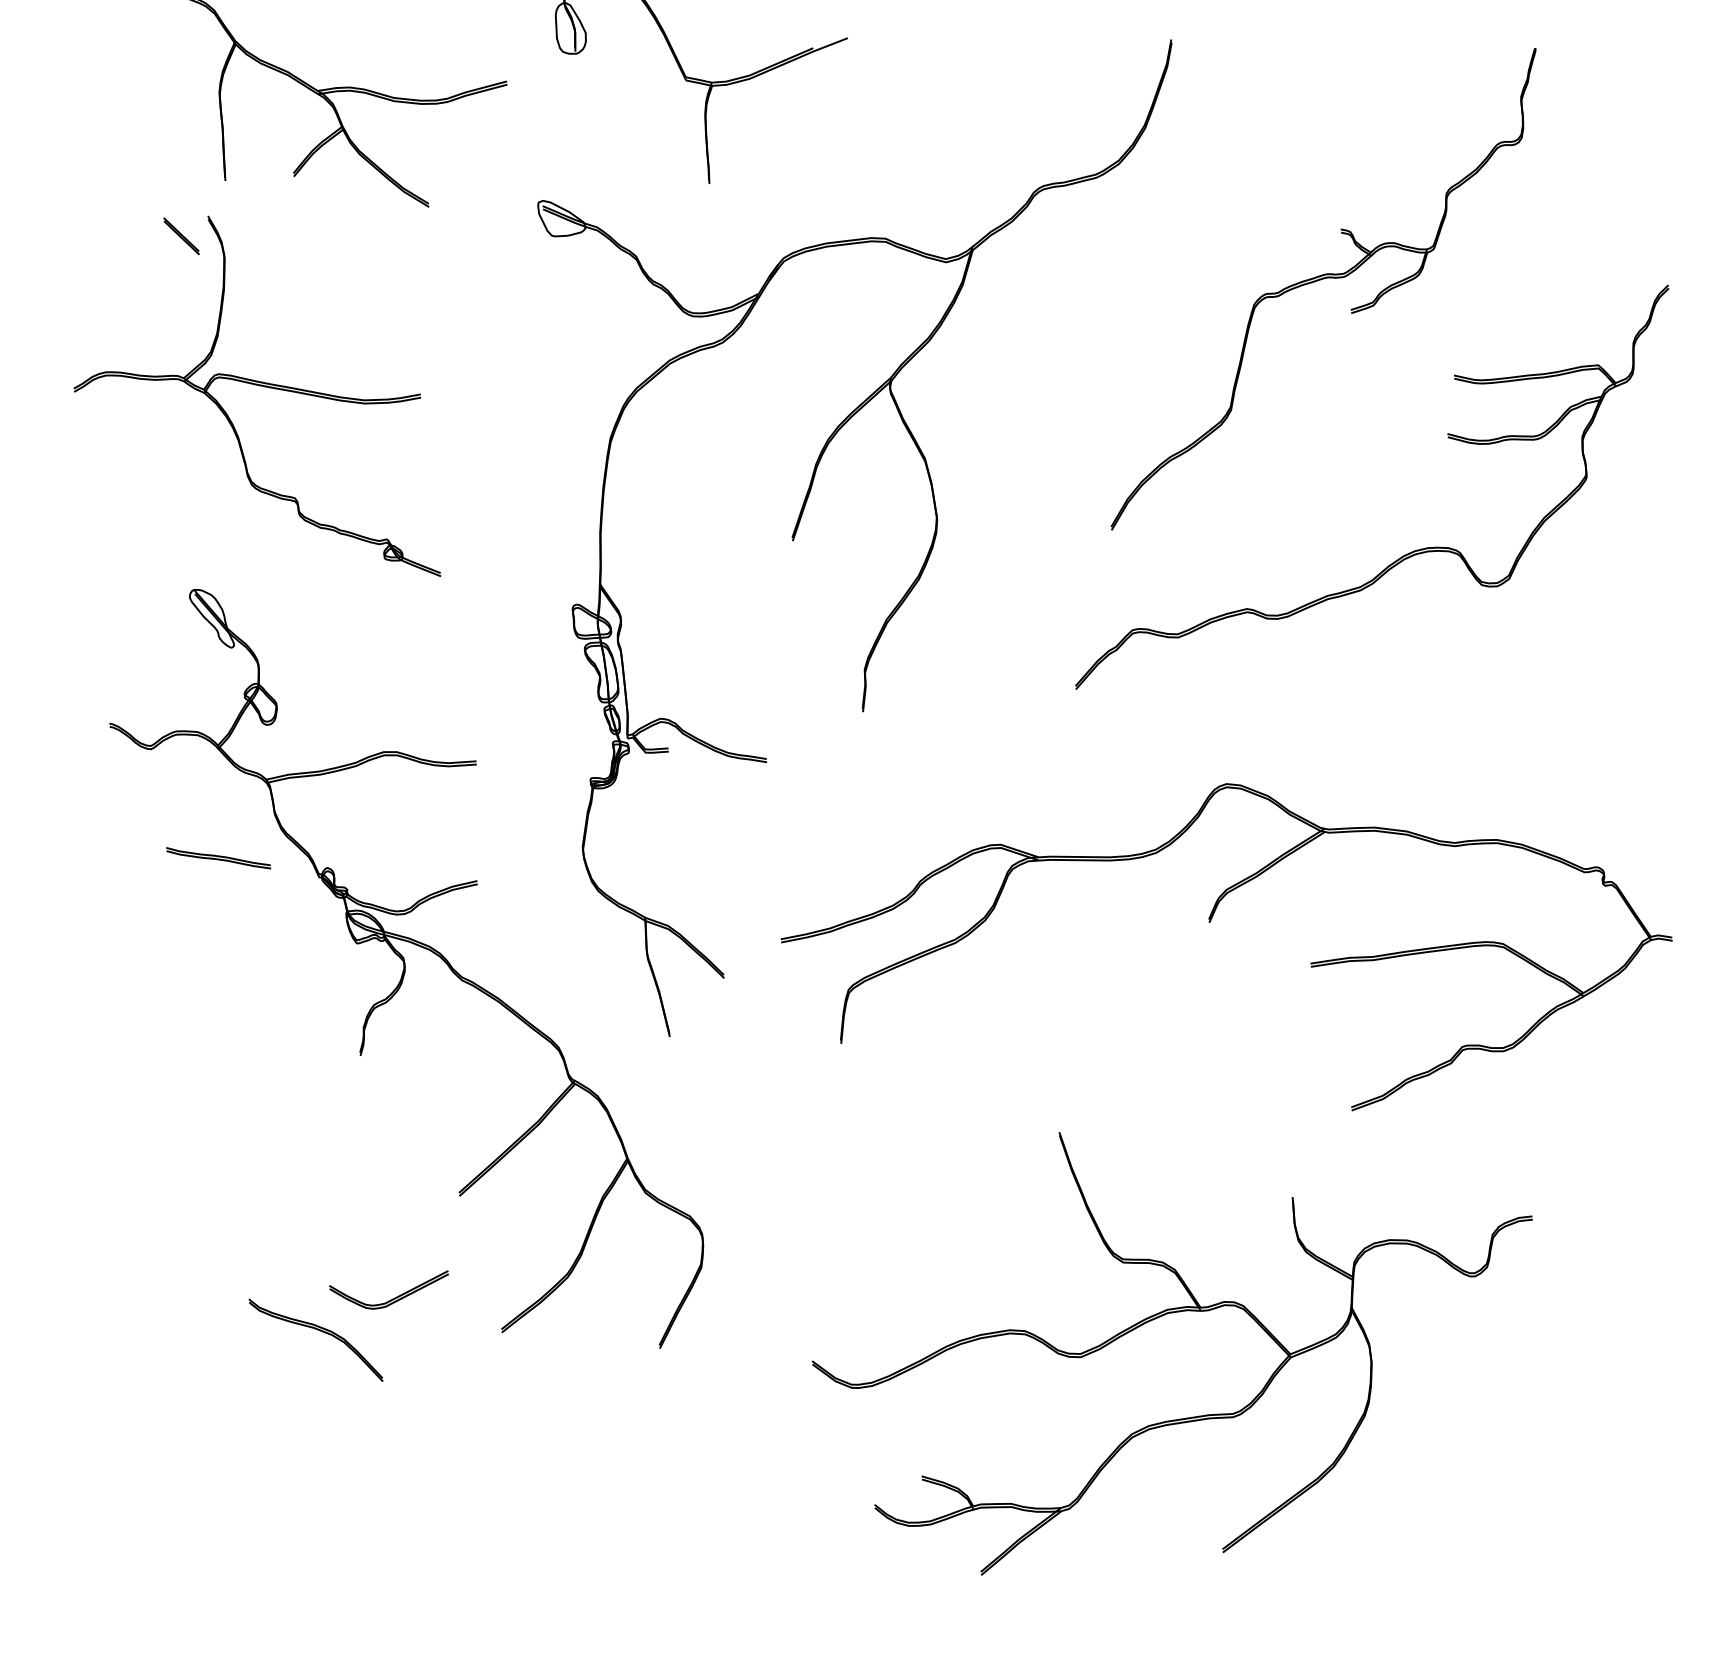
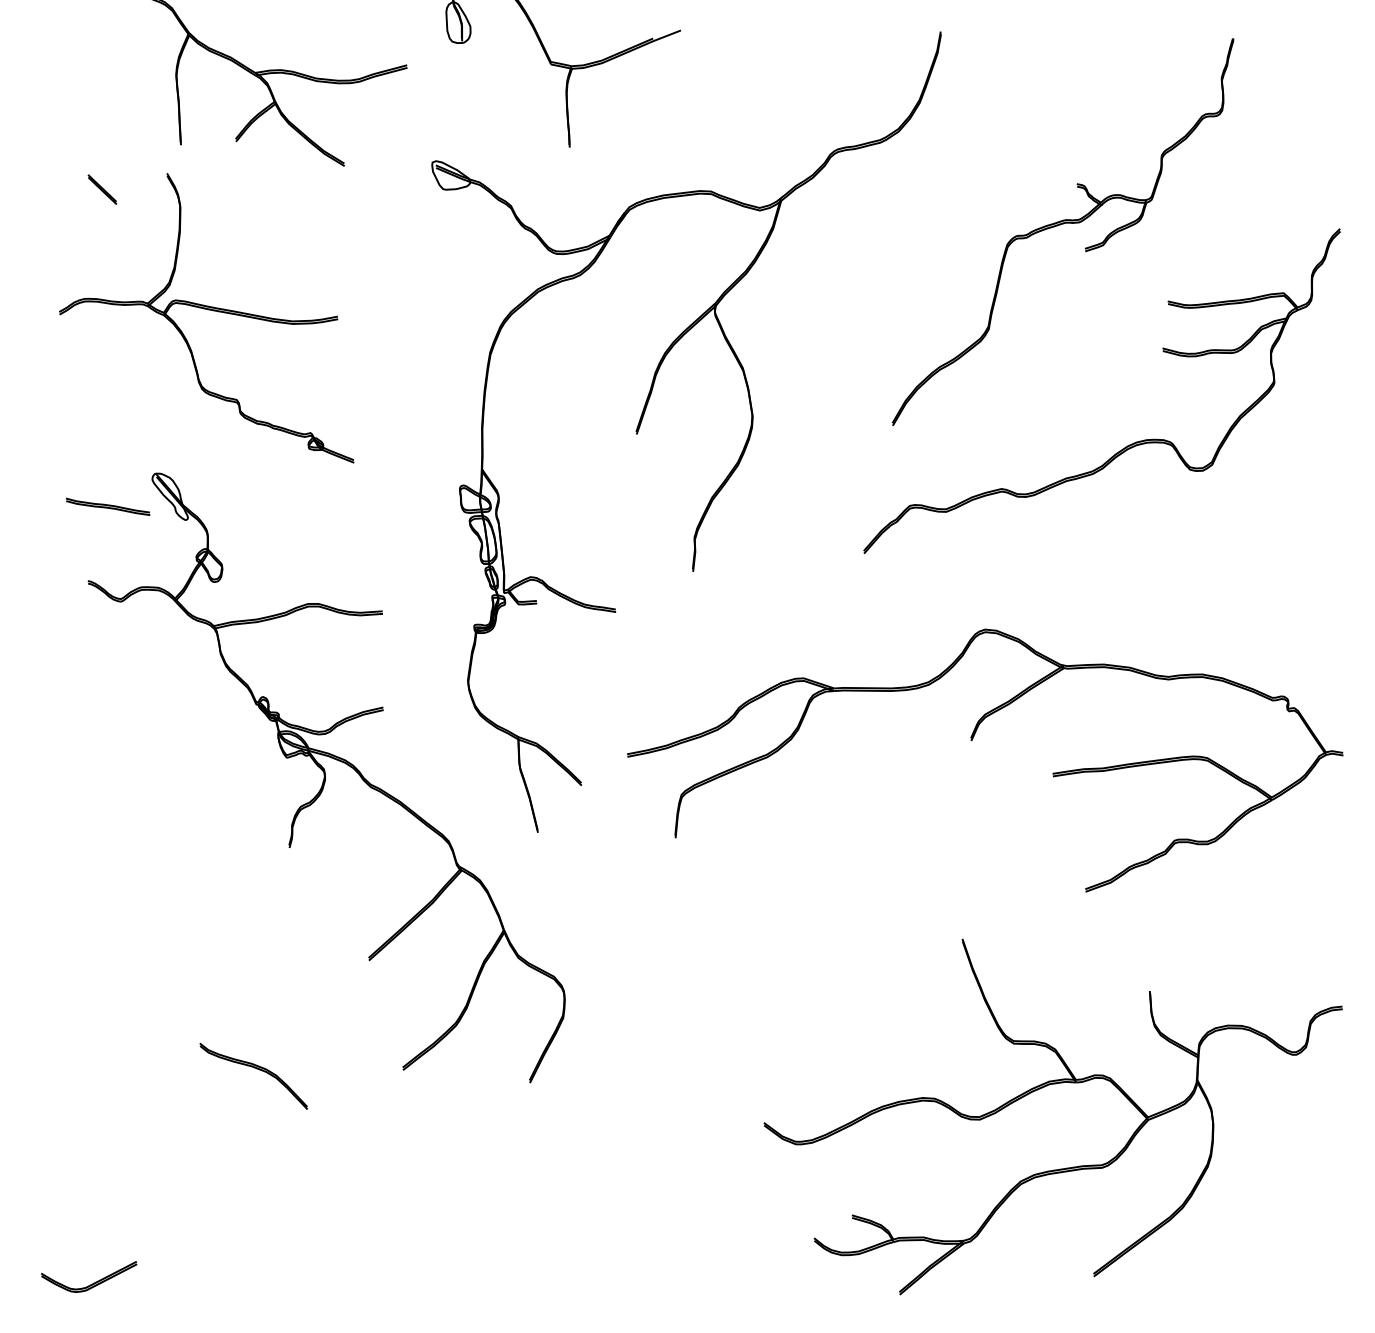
part: (181, 236) -> (102, 189), moved
part: (218, 858) -> (107, 507), moved
part: (392, 1298) -> (91, 1283), moved
part: (1158, 1318) -> (1042, 1088), moved

